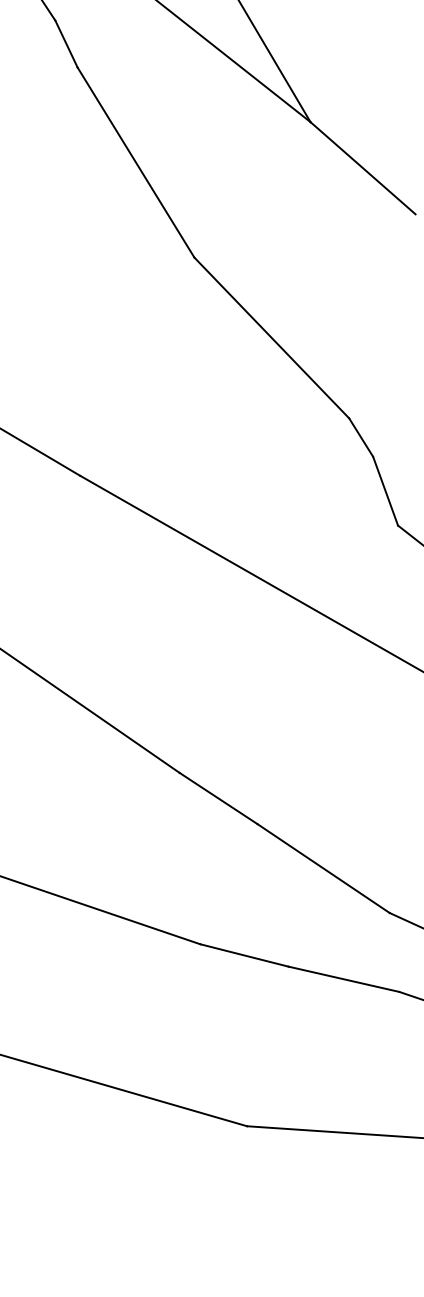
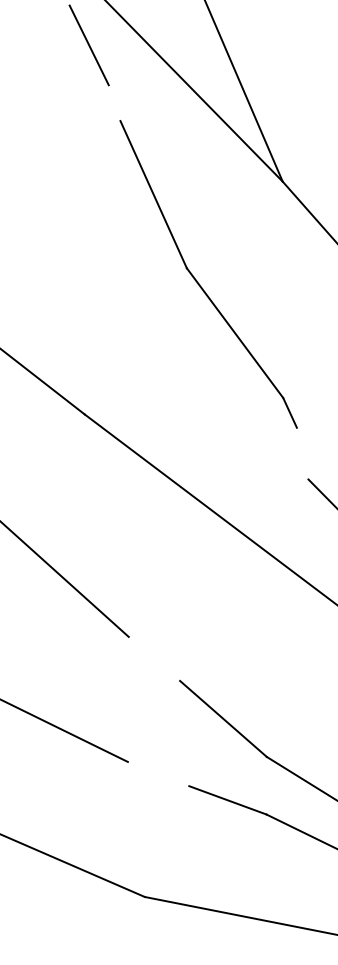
line: (66, 44) -> (114, 103), removed
line: (385, 491) -> (302, 453), removed
line: (218, 797) -> (154, 658), removed
line: (244, 954) -> (158, 773), removed

